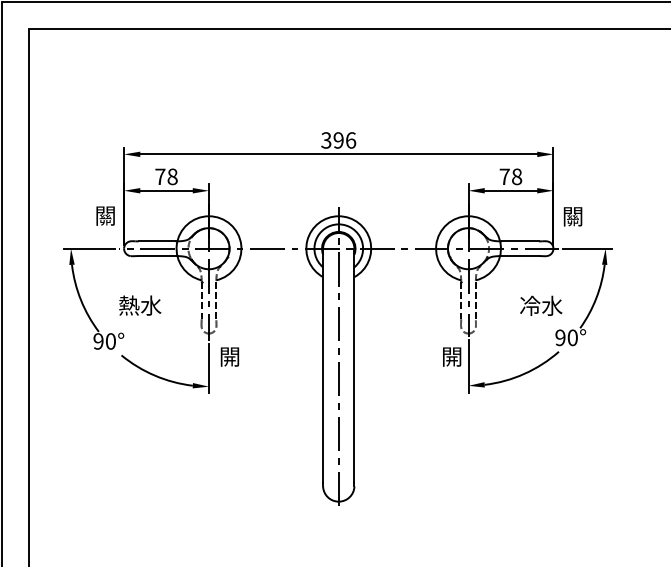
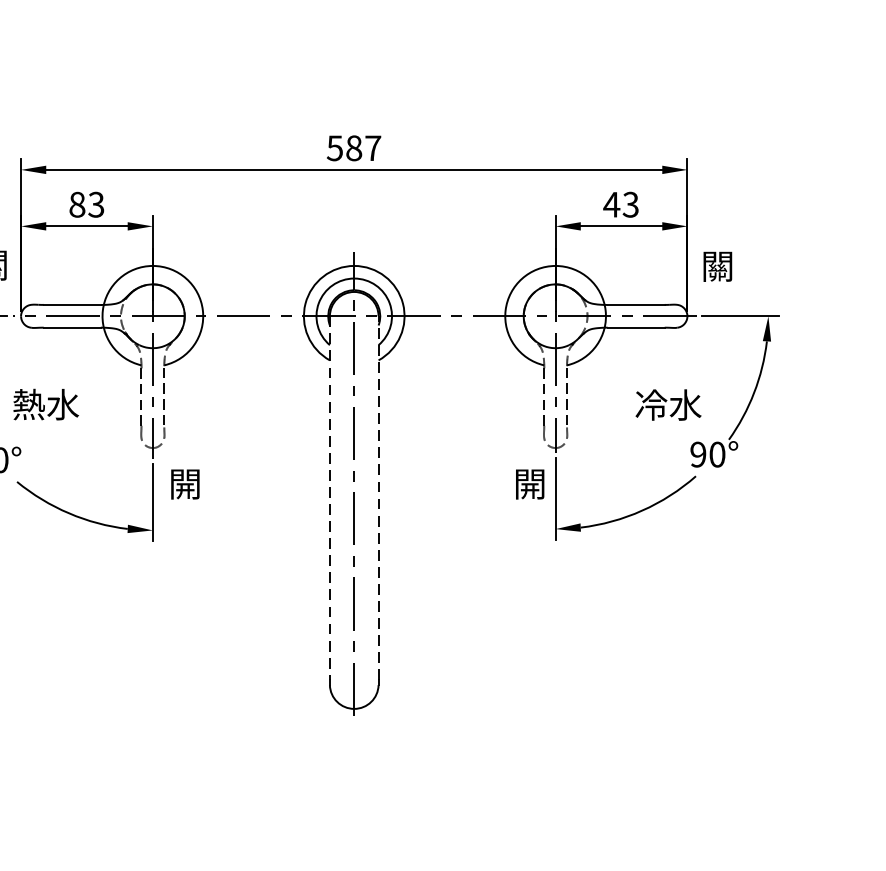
text: (338, 140) -> (353, 148), 396 -> 587
text: (166, 176) -> (86, 204), 78 -> 83
text: (510, 176) -> (620, 204), 78 -> 43
line: (354, 365) -> (378, 497), solid -> dashed
line: (323, 366) -> (330, 499), solid -> dashed

